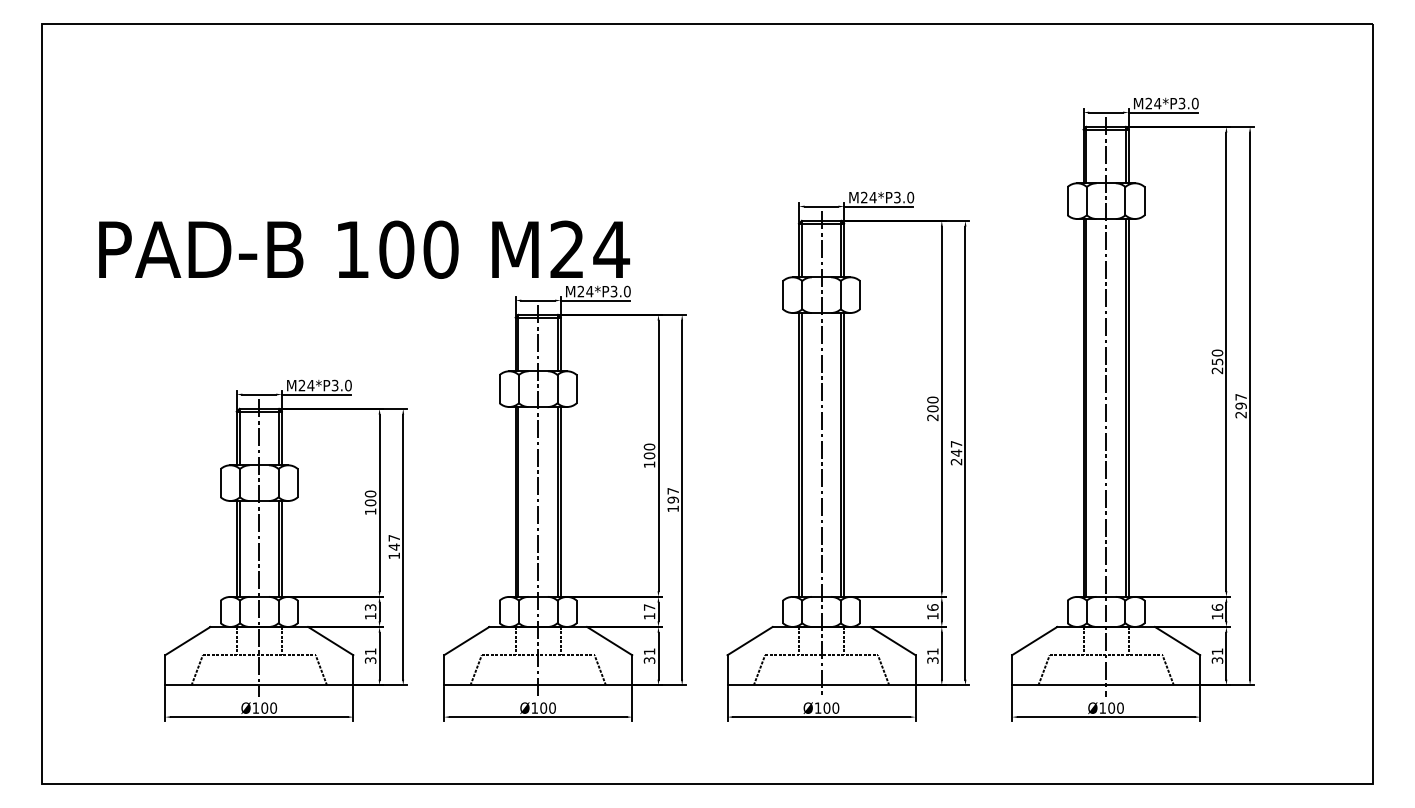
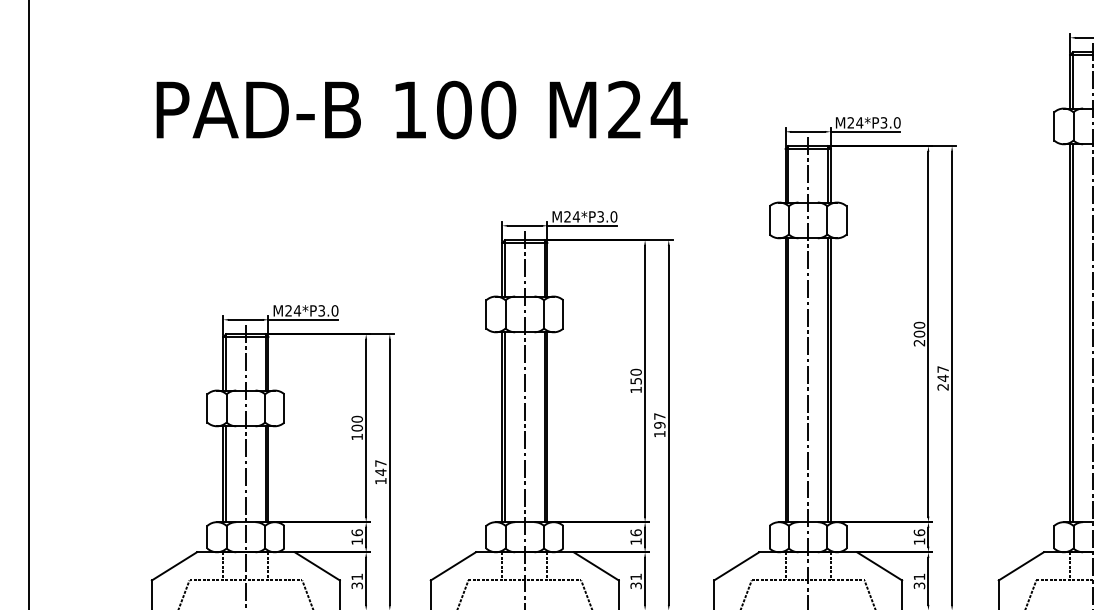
text: (364, 249) -> (422, 109), moved
text: (649, 455) -> (636, 380), 100 -> 150
text: (370, 607) -> (357, 532), 13 -> 16
text: (649, 607) -> (636, 532), 17 -> 16

